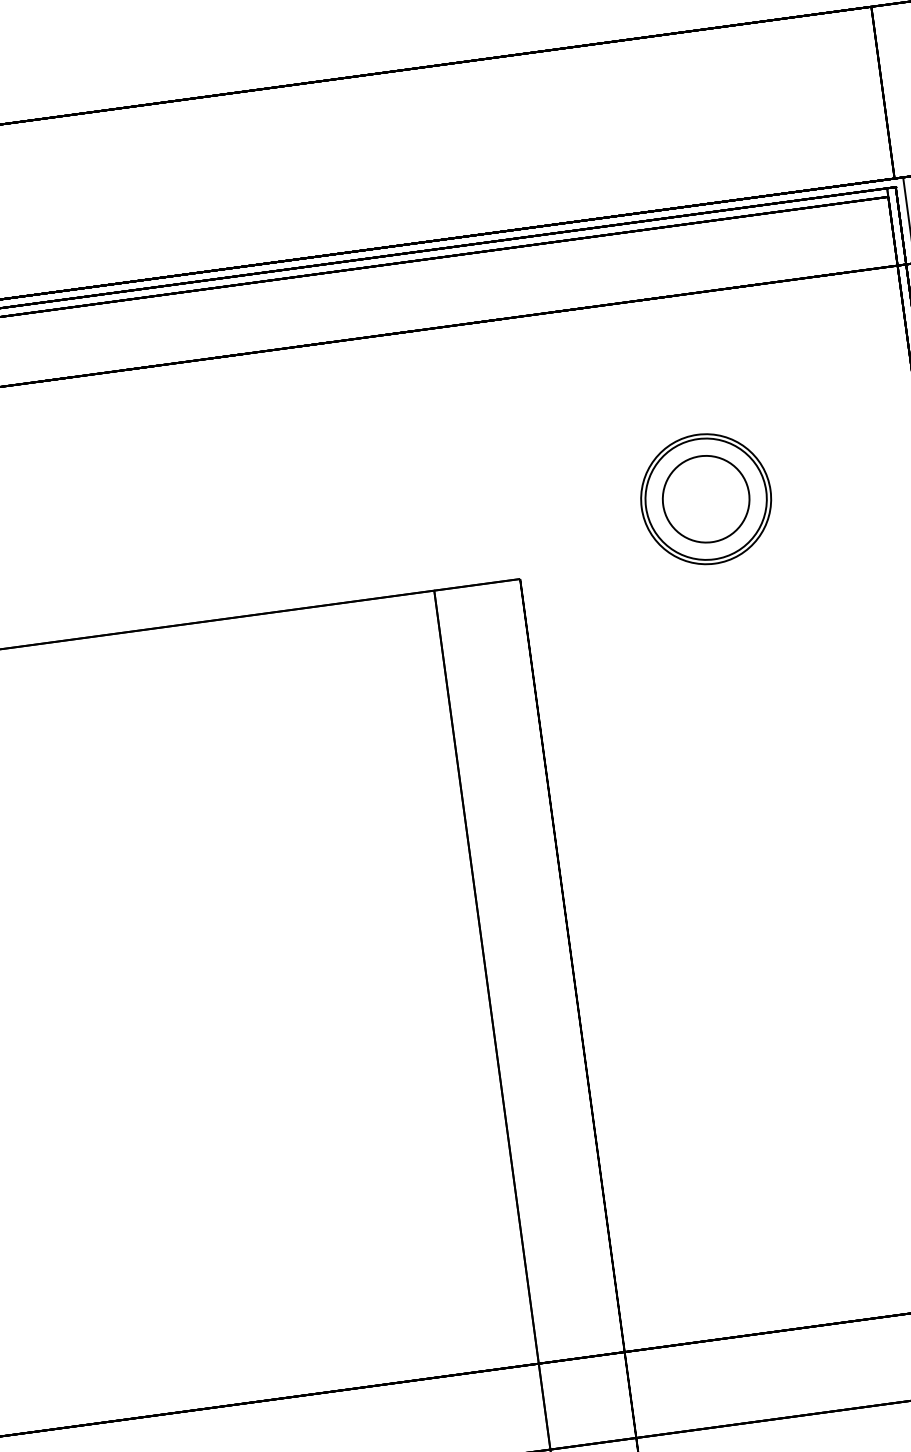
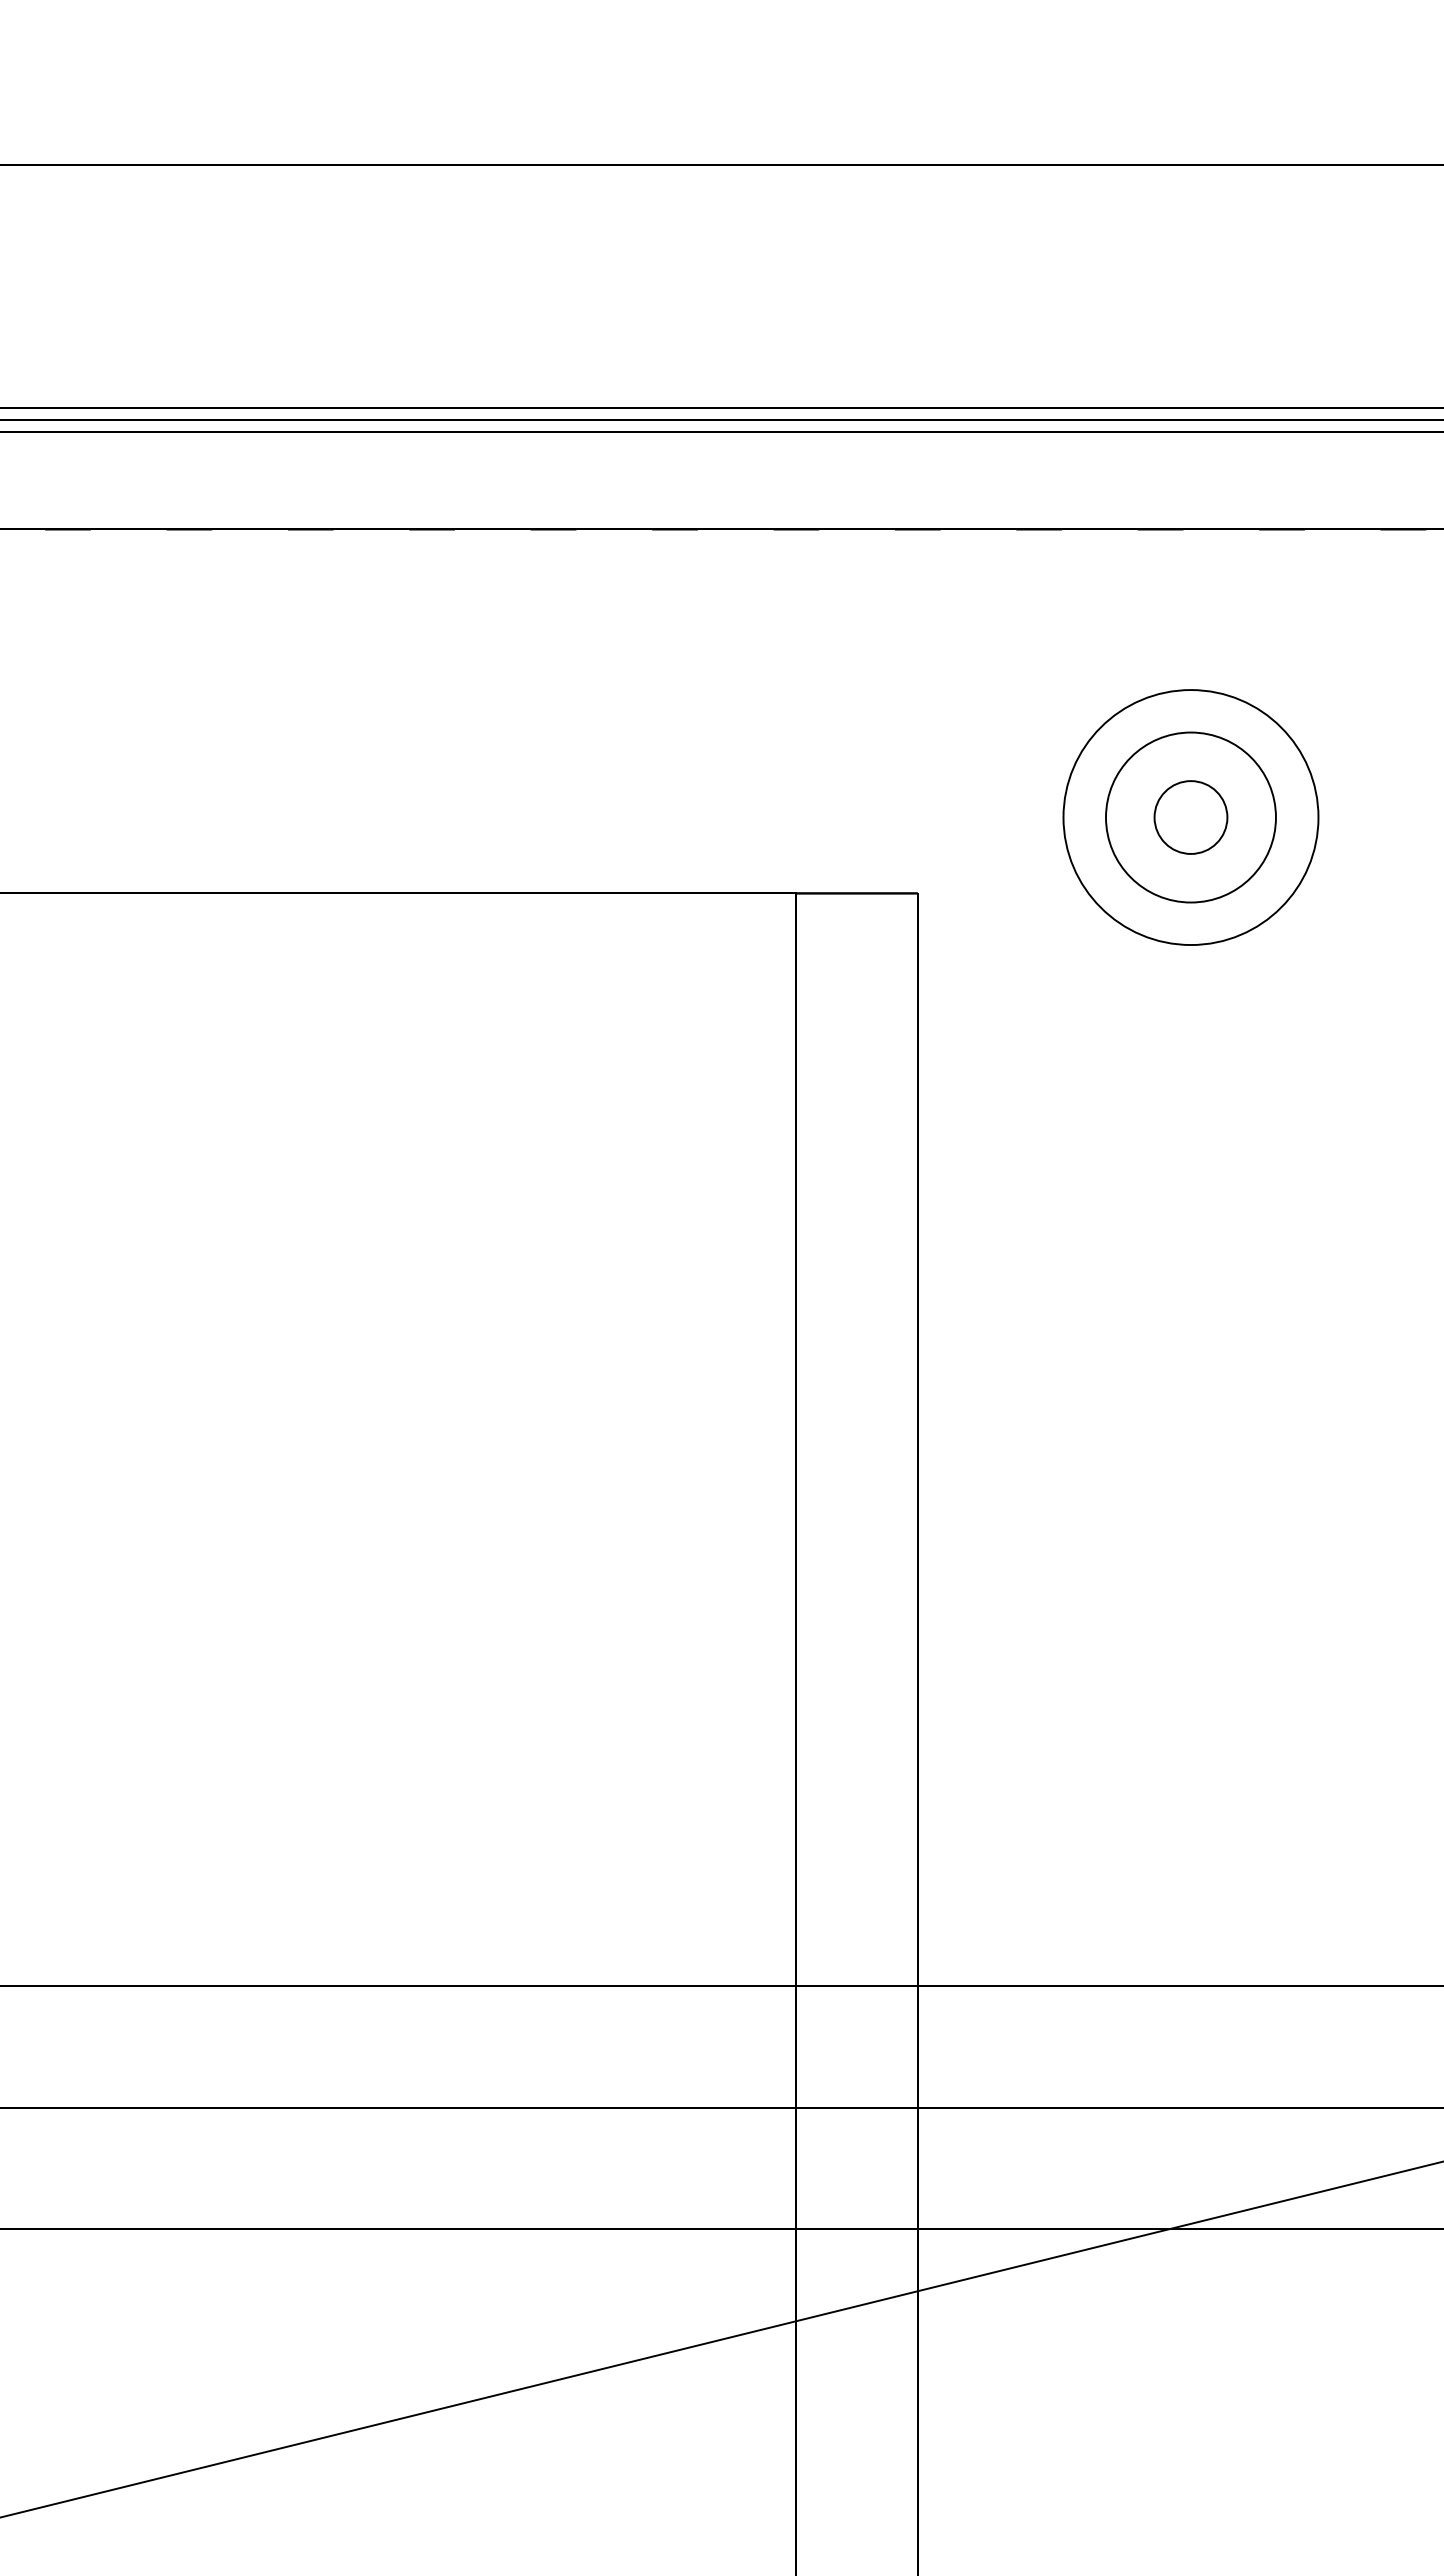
circle: (705, 499) -> (1190, 817), size x0.6
circle: (705, 499) -> (1190, 817), size x1.4

